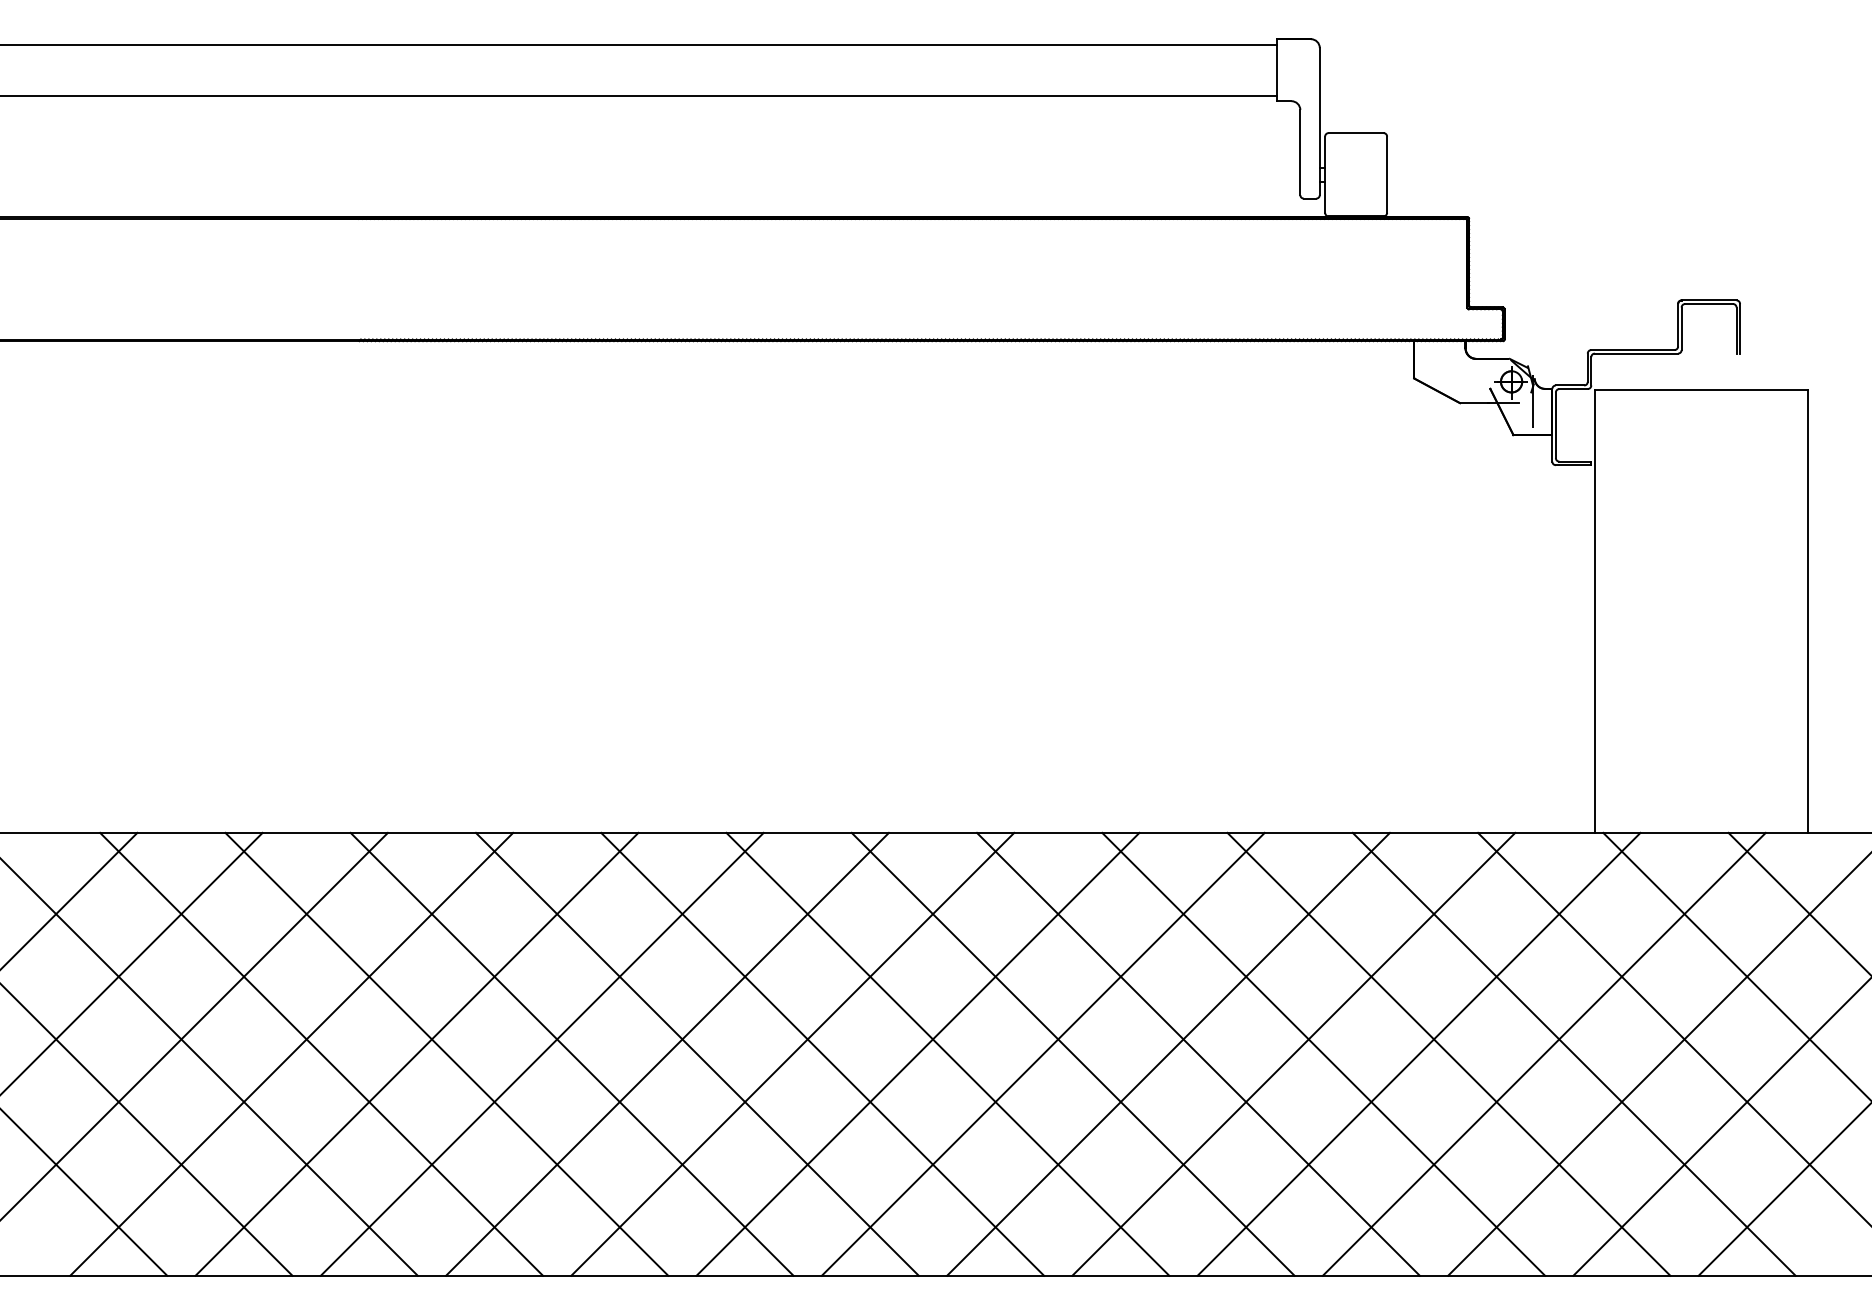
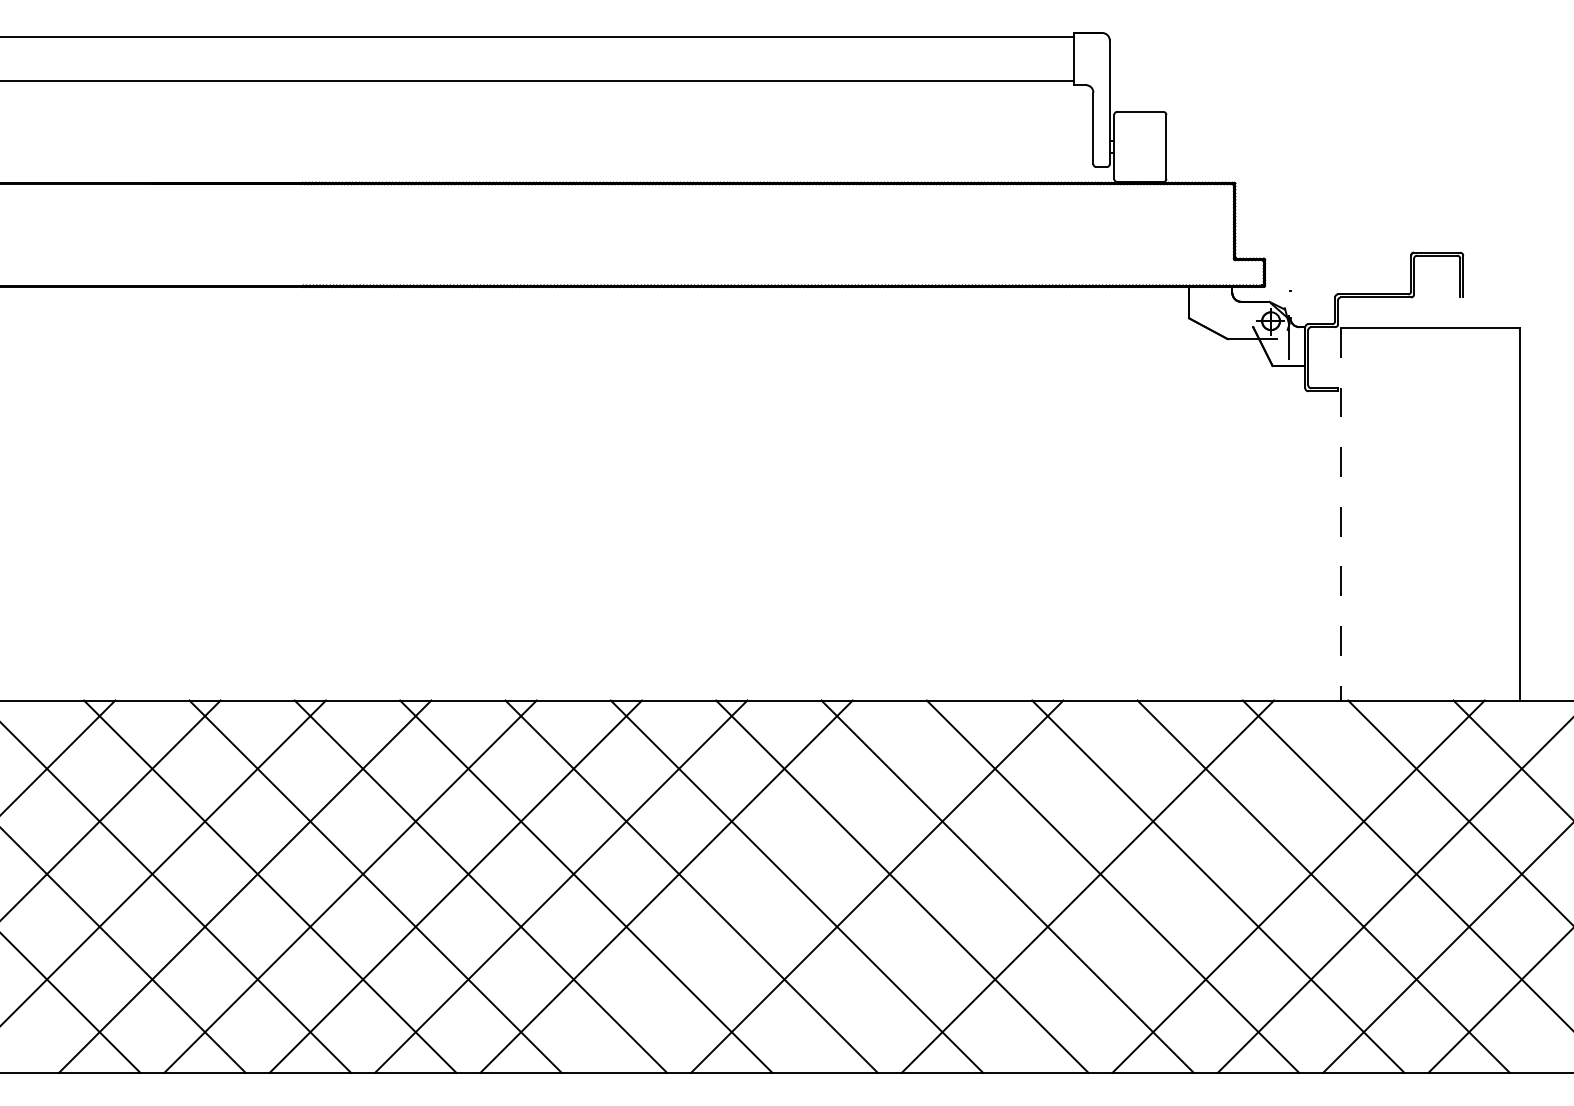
line: (1595, 611) -> (1341, 514), solid -> dashed
line: (917, 1053) -> (771, 886), removed
line: (1168, 1053) -> (982, 886), removed
line: (1418, 1053) -> (1192, 886), removed

